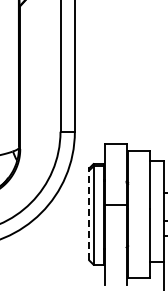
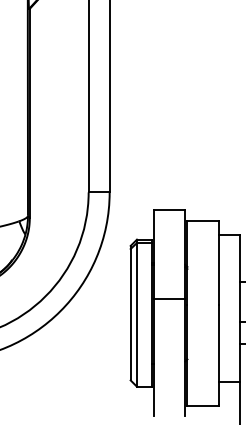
line: (89, 215) -> (131, 314), dashed -> solid

